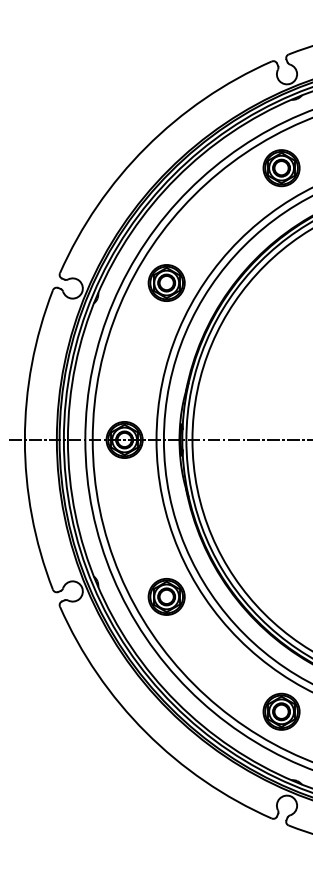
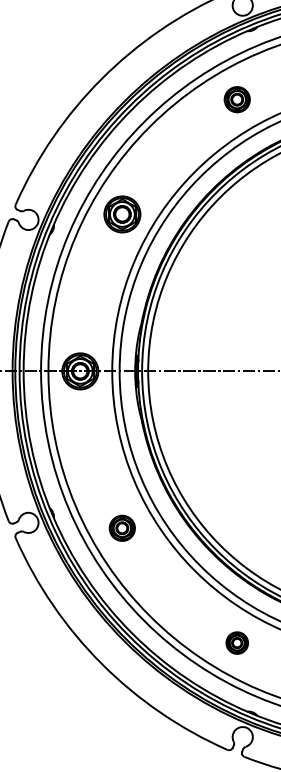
part: (281, 168) -> (237, 99), size x0.7
part: (166, 596) -> (122, 527), size x0.7
part: (281, 711) -> (237, 642), size x0.6

